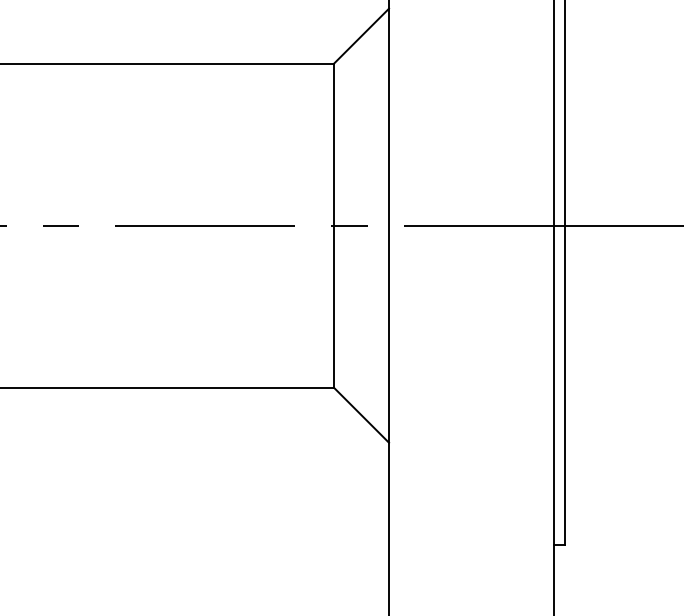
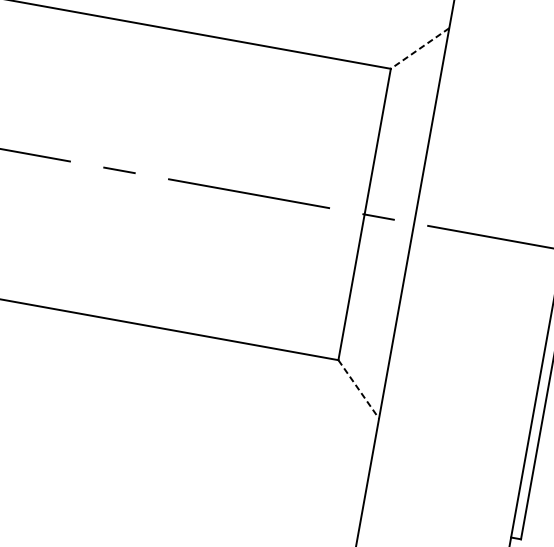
line: (361, 36) -> (420, 48), solid -> dashed
line: (361, 415) -> (358, 389), solid -> dashed

